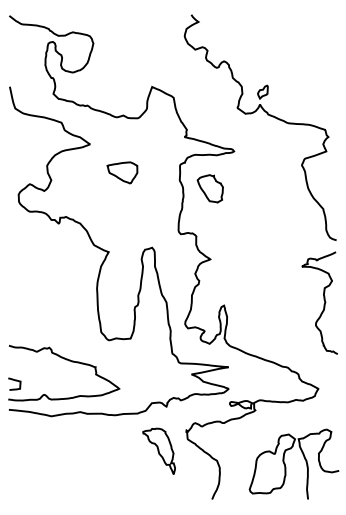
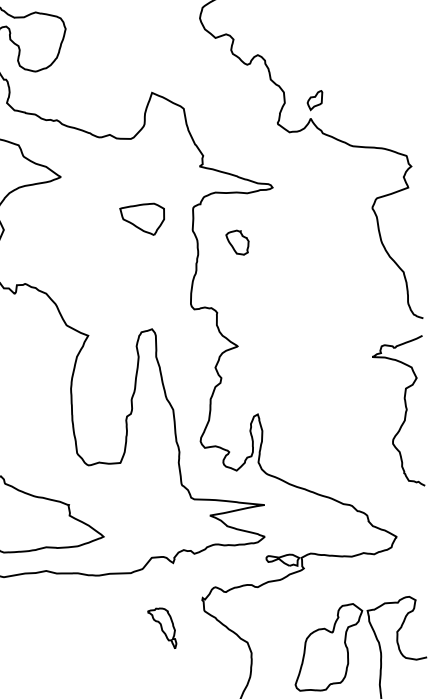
part: (122, 172) -> (142, 218), moved
part: (209, 188) -> (236, 242), size x0.6
part: (158, 450) -> (161, 627), size x0.6

